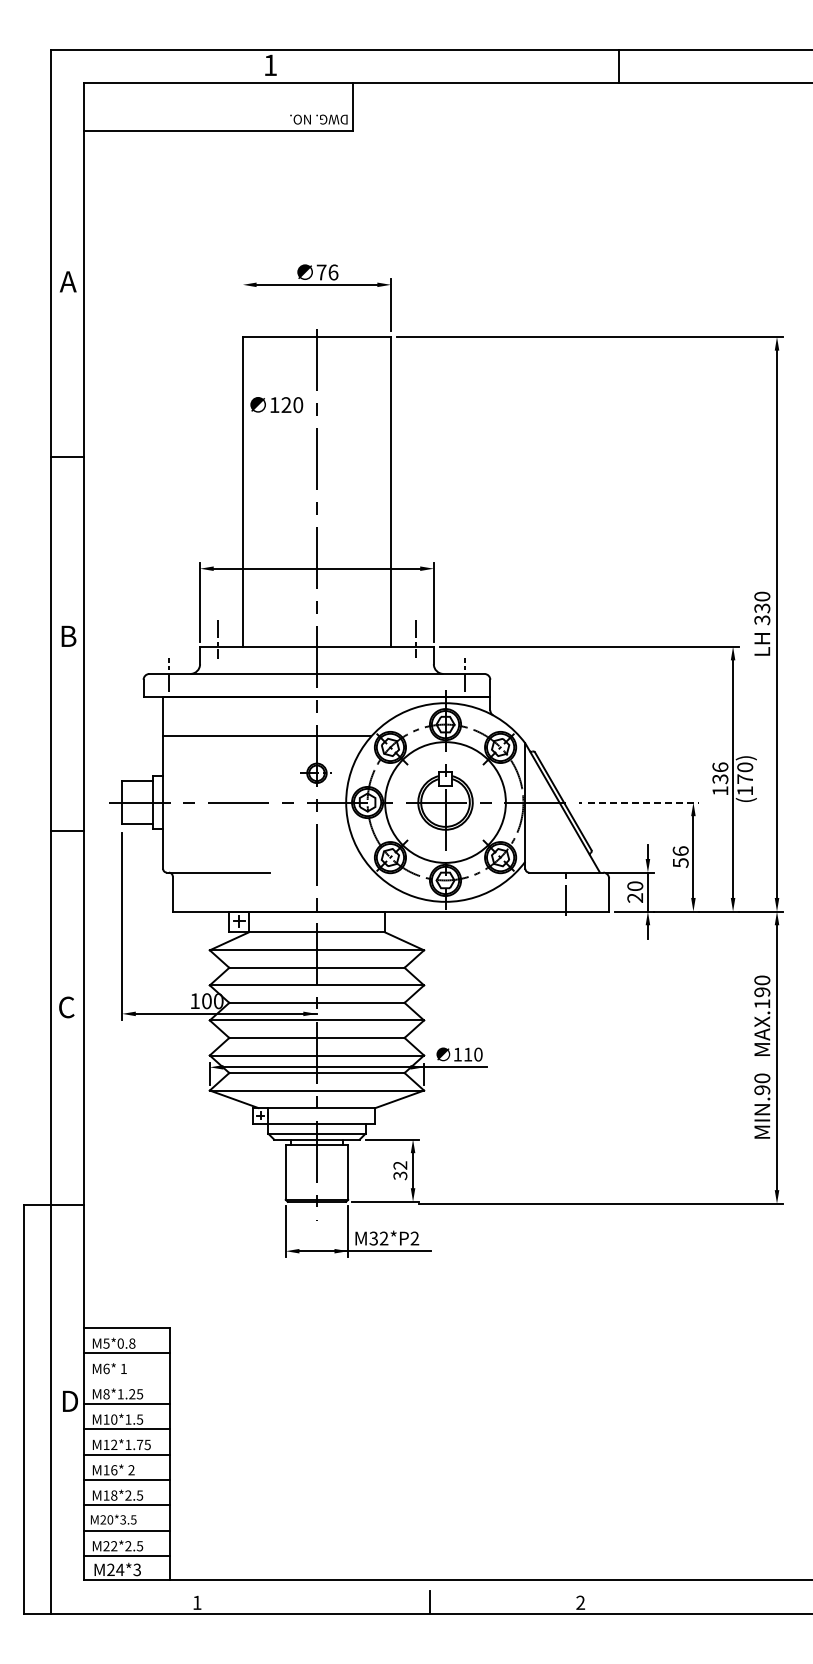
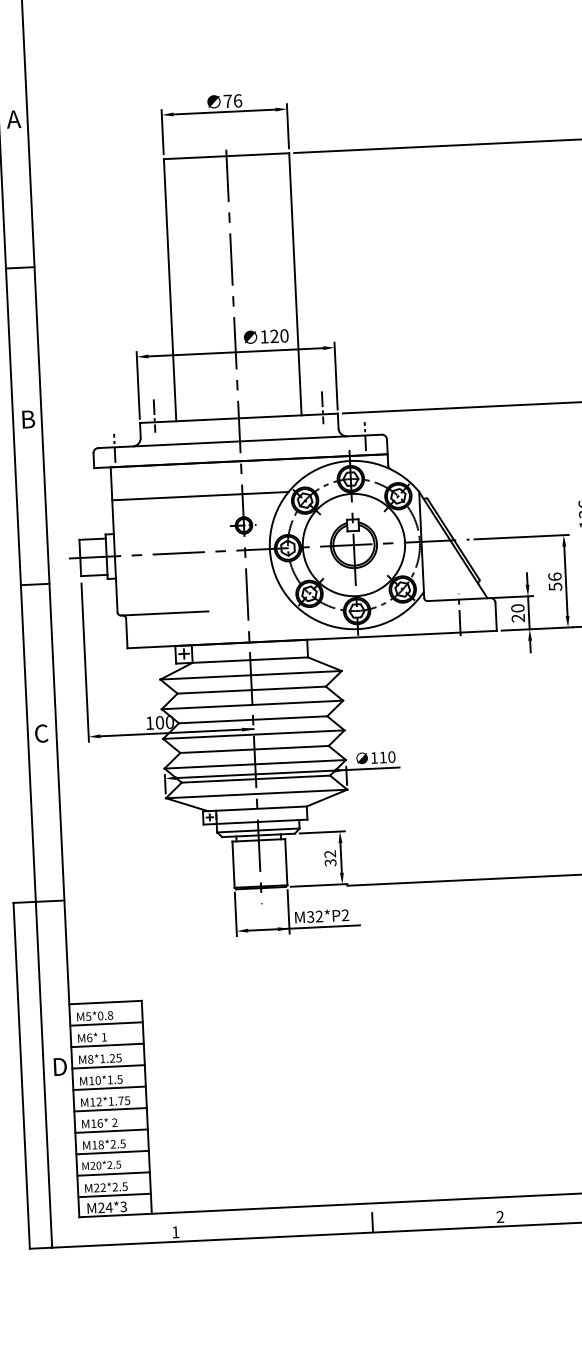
line: (242, 304) -> (162, 131), added
text: (276, 405) -> (266, 337), moved
line: (643, 802) -> (521, 537), dashed -> solid
line: (127, 1378) -> (107, 1045), added
text: (122, 1520) -> (109, 1165), M20*3.5 -> M20*2.5

